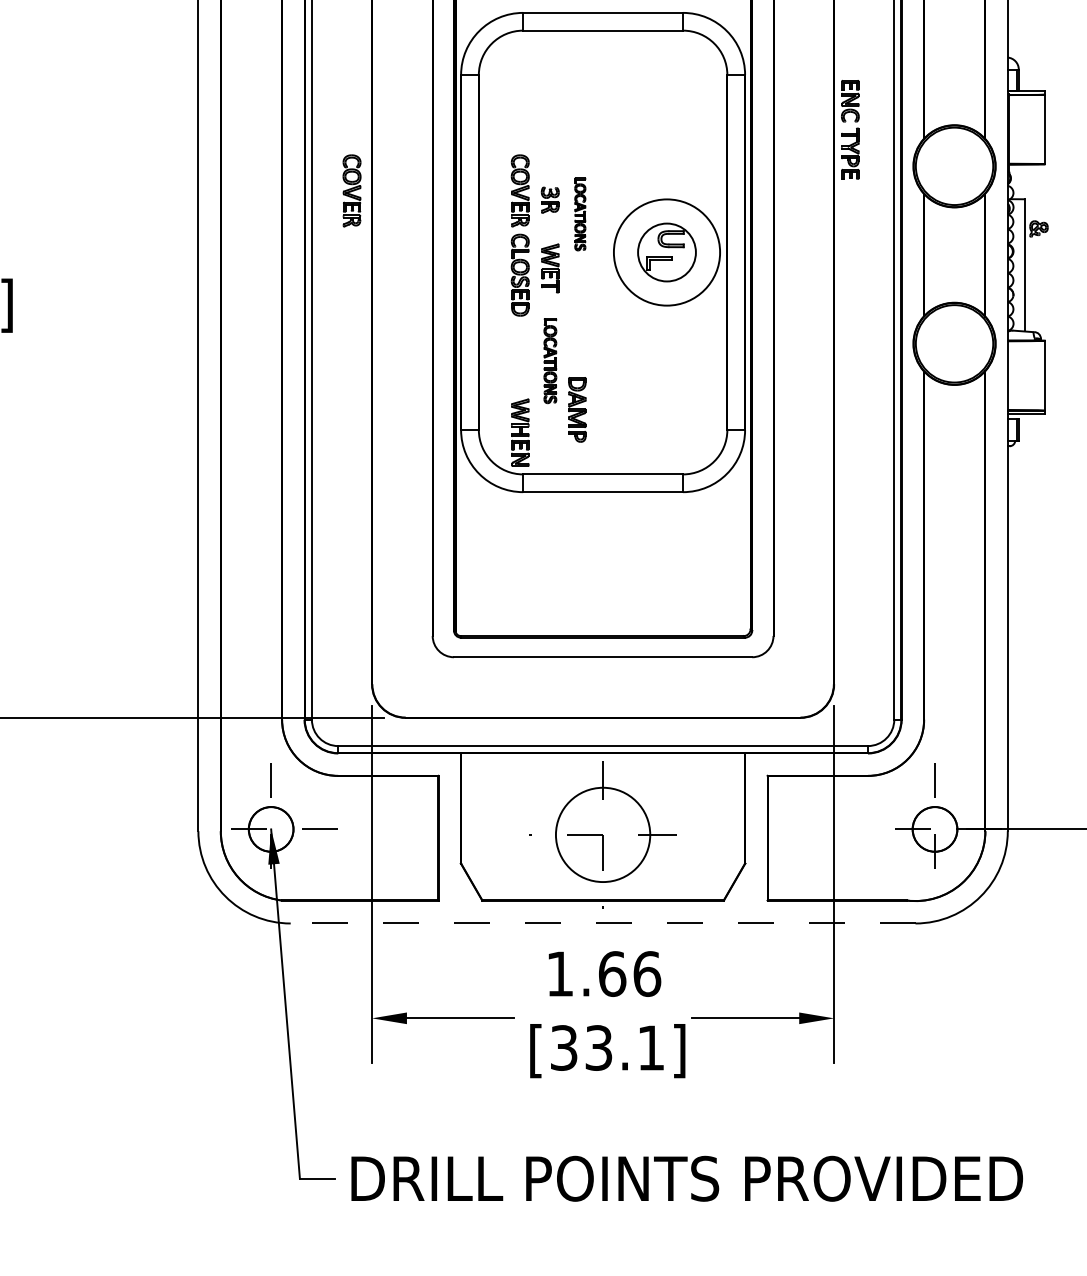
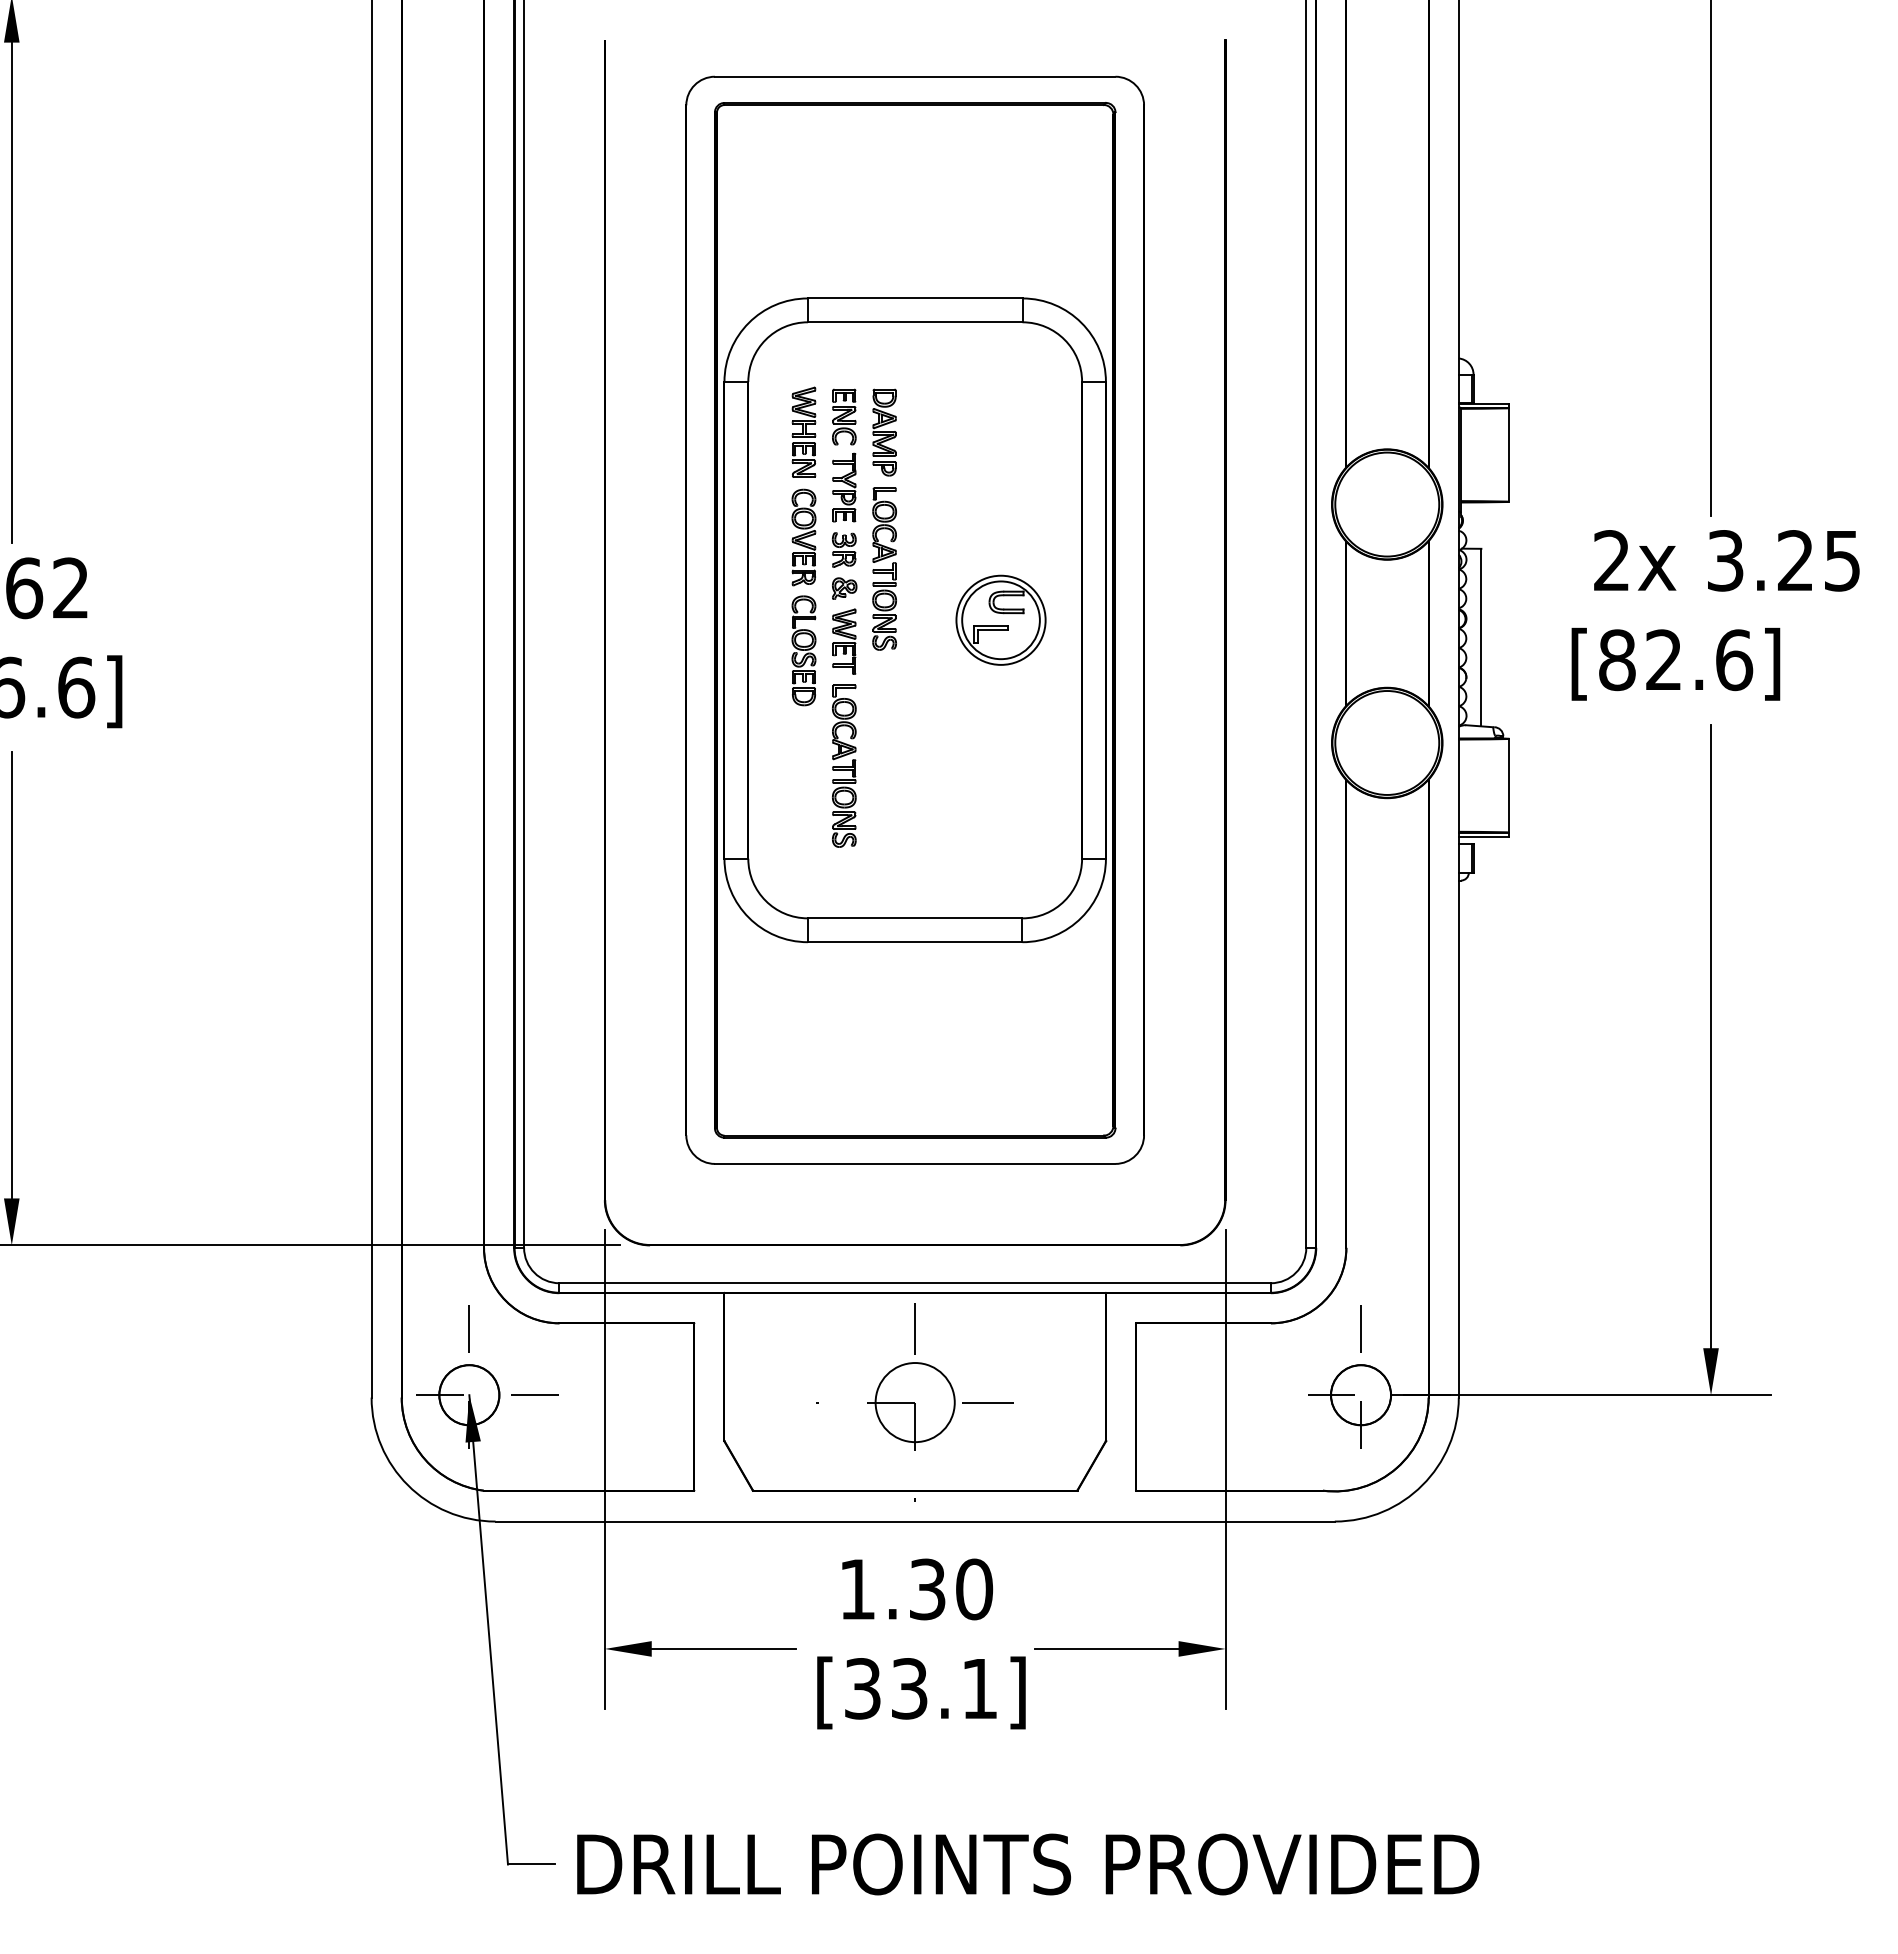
part: (850, 129) -> (844, 455), moved
part: (351, 190) -> (577, 537), removed
part: (580, 213) -> (884, 568), size x1.67
part: (1038, 228) -> (844, 588), moved
circle: (666, 251) -> (1000, 619), size x0.62
part: (550, 360) -> (844, 765), size x1.43
part: (577, 409) -> (884, 432), moved
part: (519, 432) -> (803, 431), moved
circle: (602, 834) -> (914, 1402), size x0.62
line: (603, 923) -> (915, 1521), dashed -> solid
text: (630, 974) -> (951, 1589), 1.66 -> 1.30

